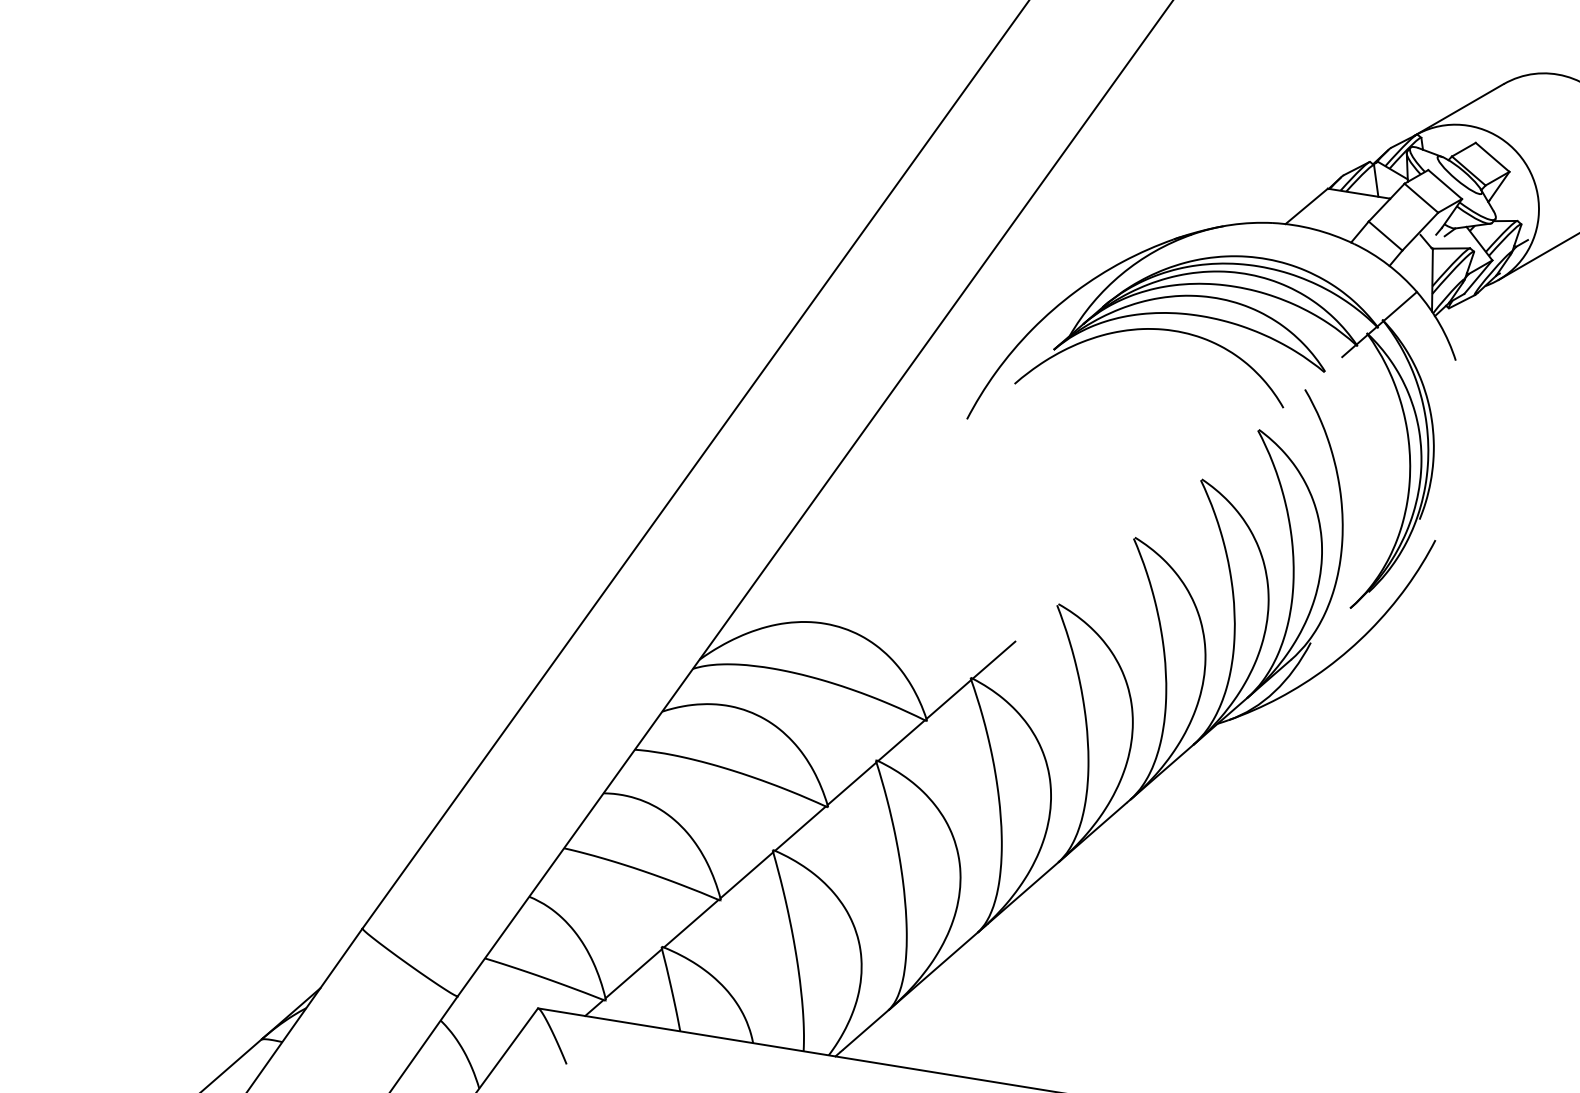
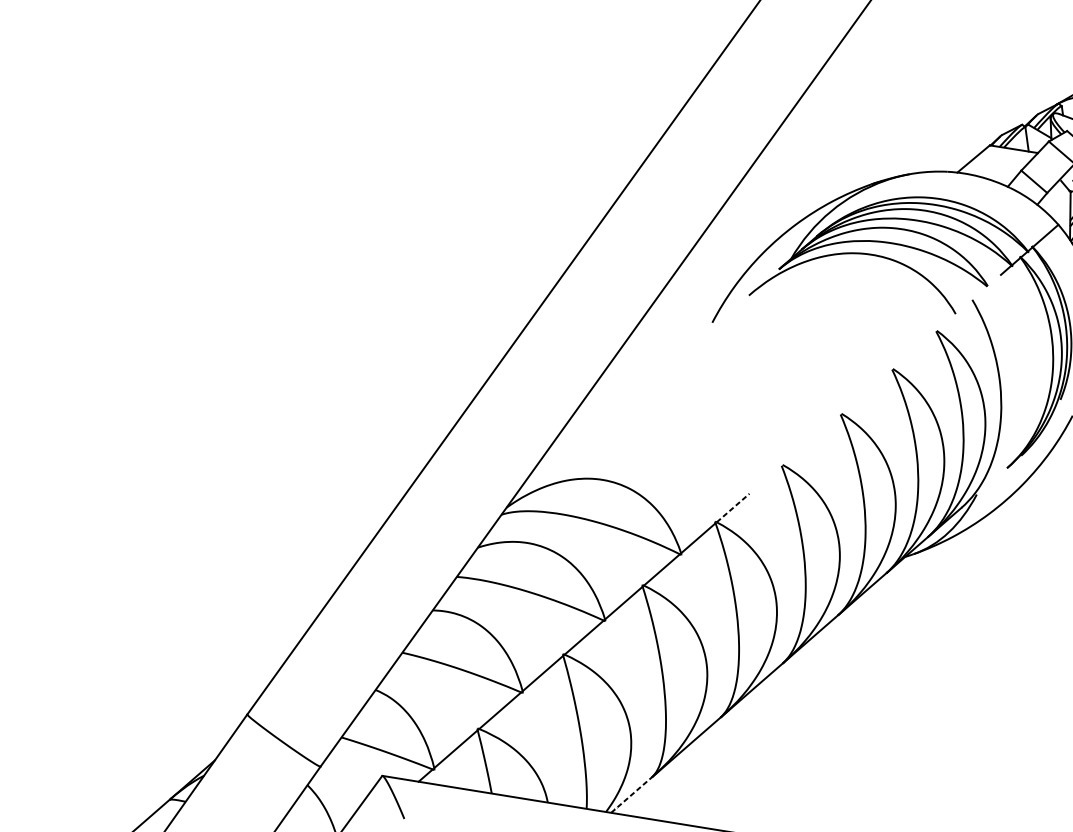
line: (994, 659) -> (733, 507), solid -> dashed
line: (862, 1032) -> (631, 794), solid -> dashed

